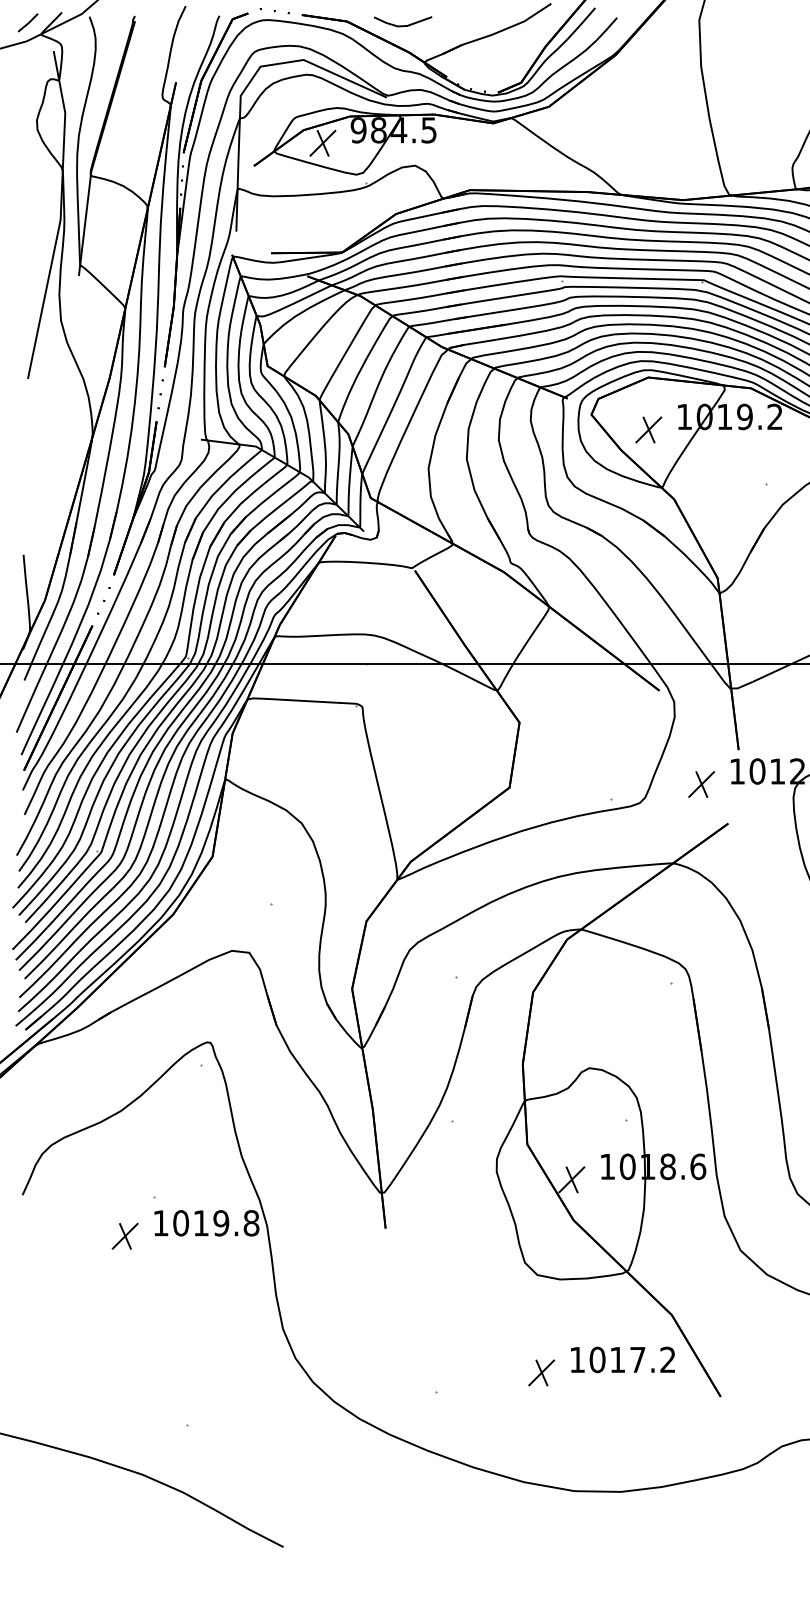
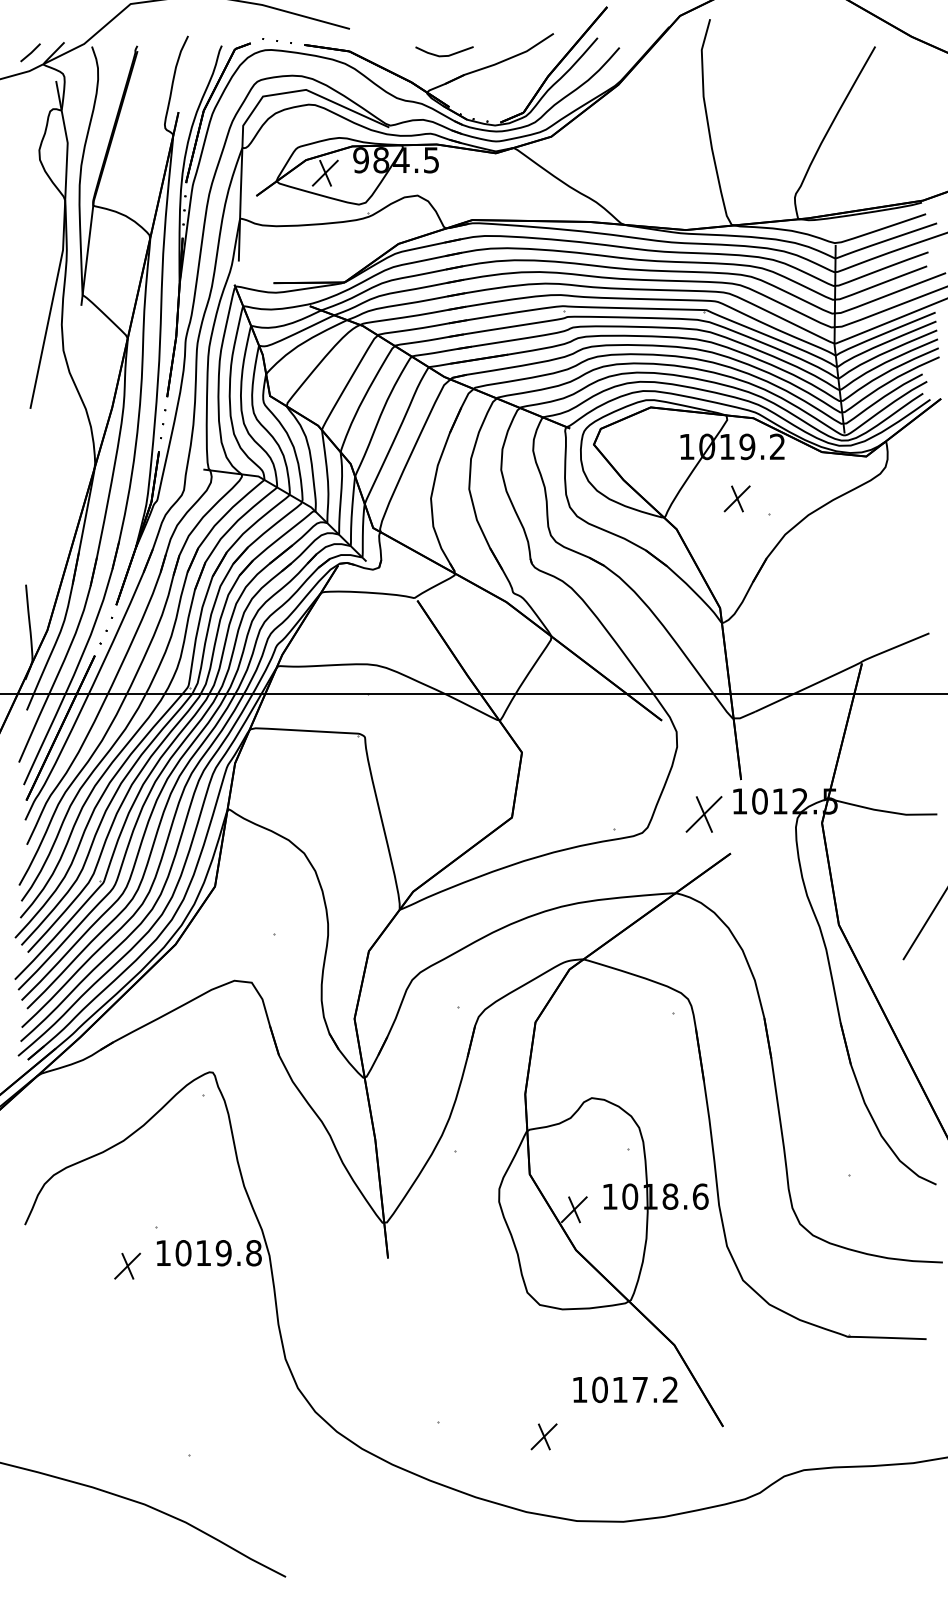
line: (403, 25) -> (444, 55), moved
part: (648, 429) -> (736, 498), moved
part: (701, 784) -> (703, 814), size x1.4
part: (541, 1372) -> (543, 1436), moved

